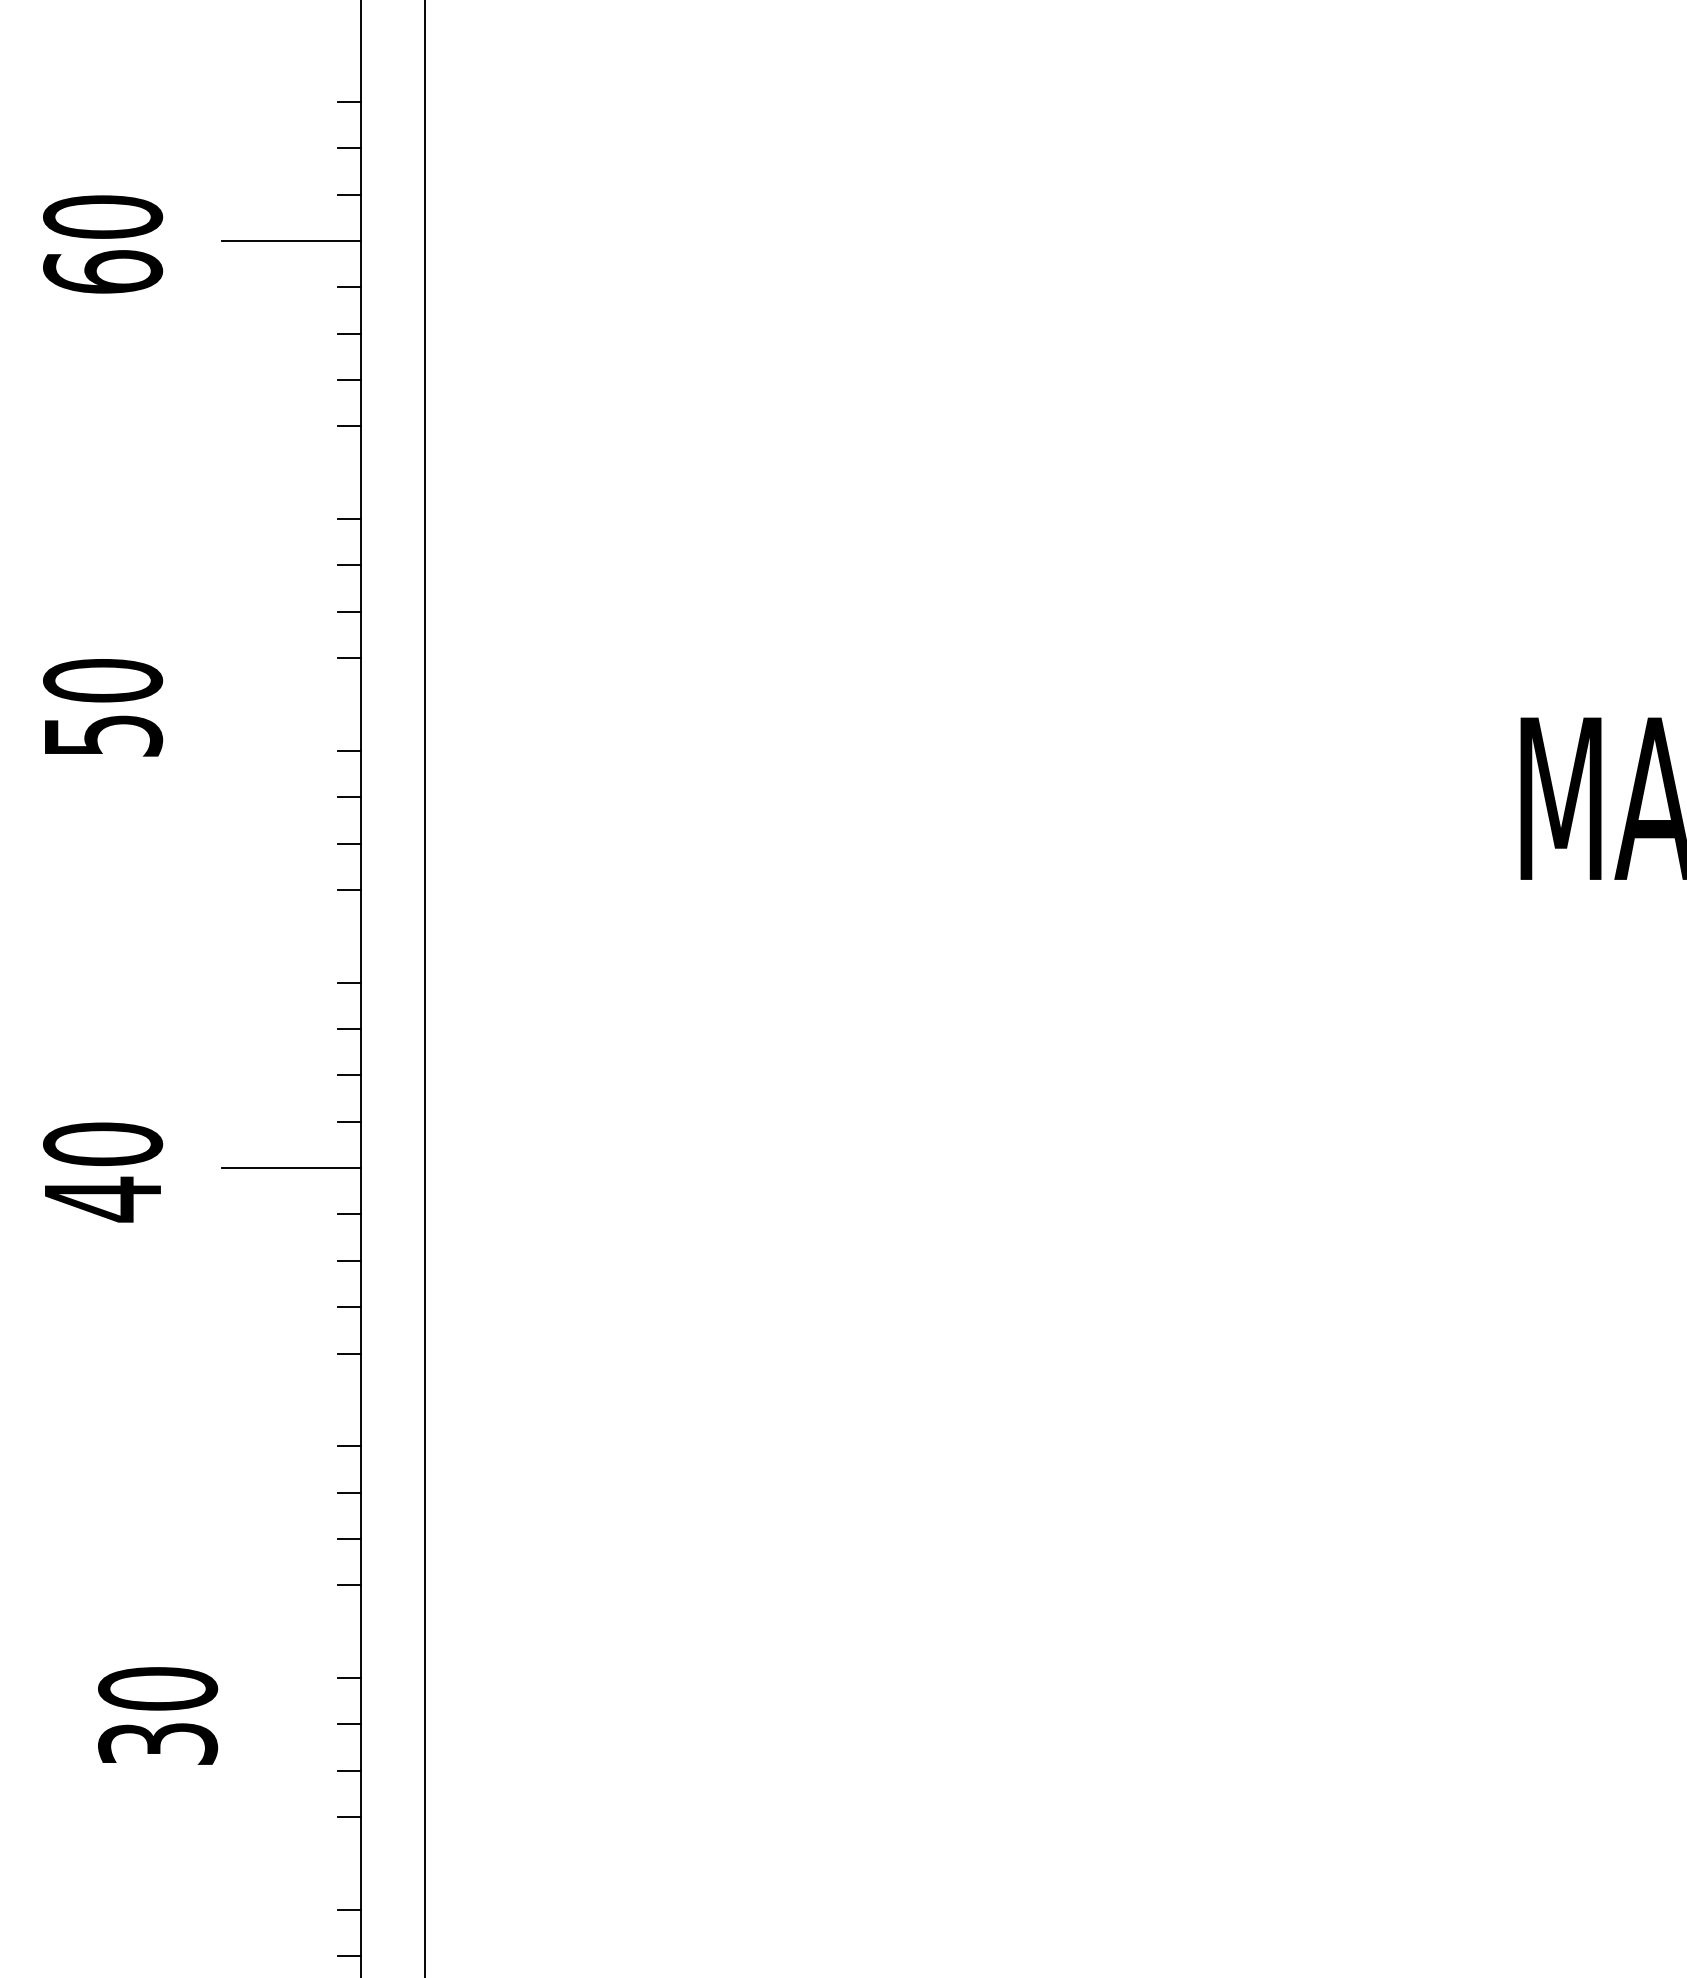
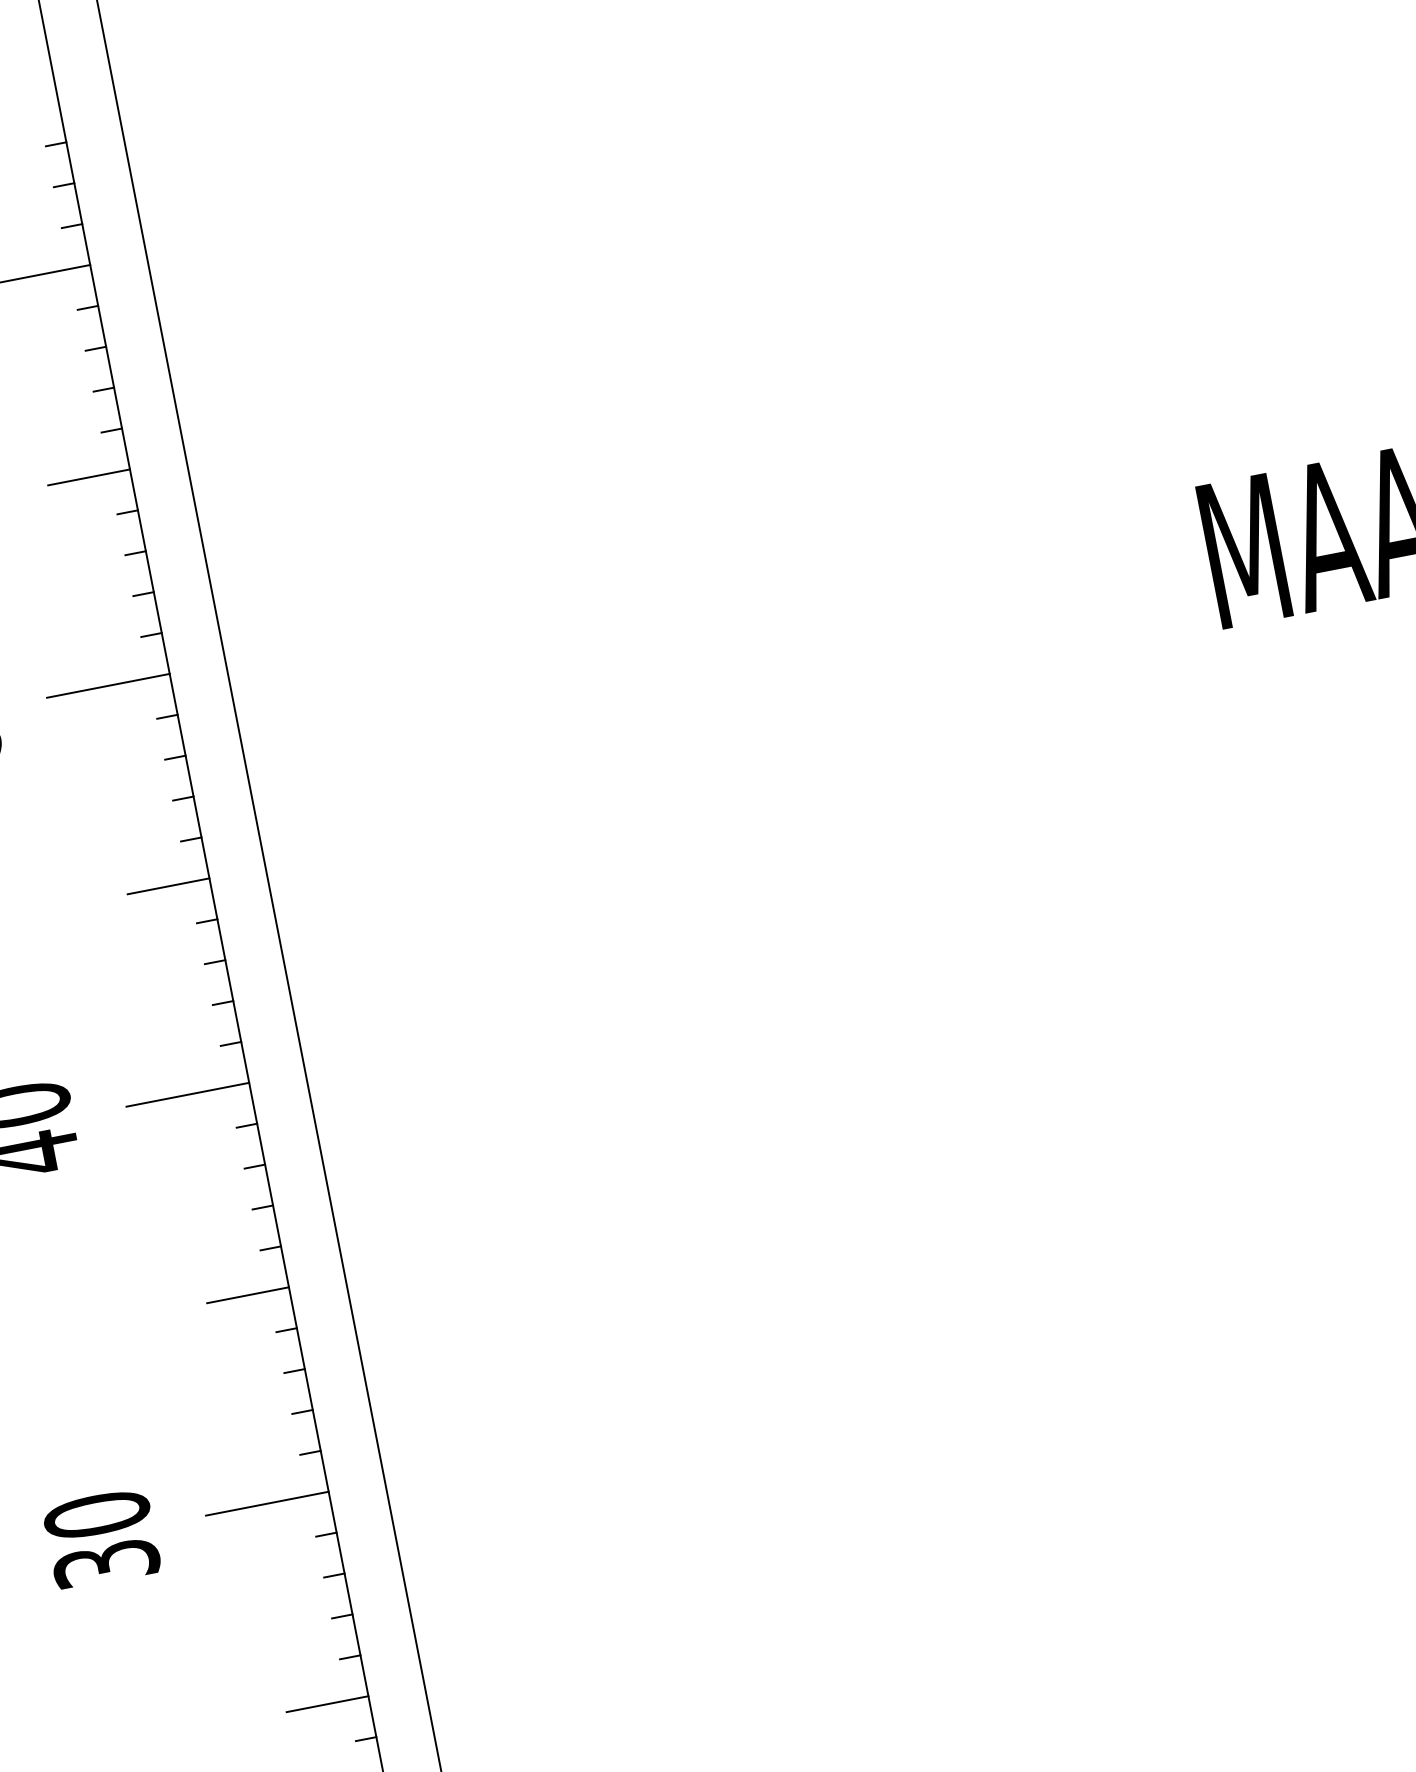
line: (314, 472) -> (89, 477), added
line: (290, 704) -> (107, 685), added
line: (314, 936) -> (168, 886), added
line: (314, 1399) -> (247, 1294), added
line: (290, 1631) -> (266, 1503), added
text: (158, 1715) -> (102, 1538), moved
line: (314, 1863) -> (327, 1704), added

